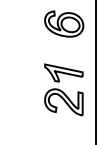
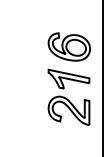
part: (63, 23) -> (68, 46), moved

